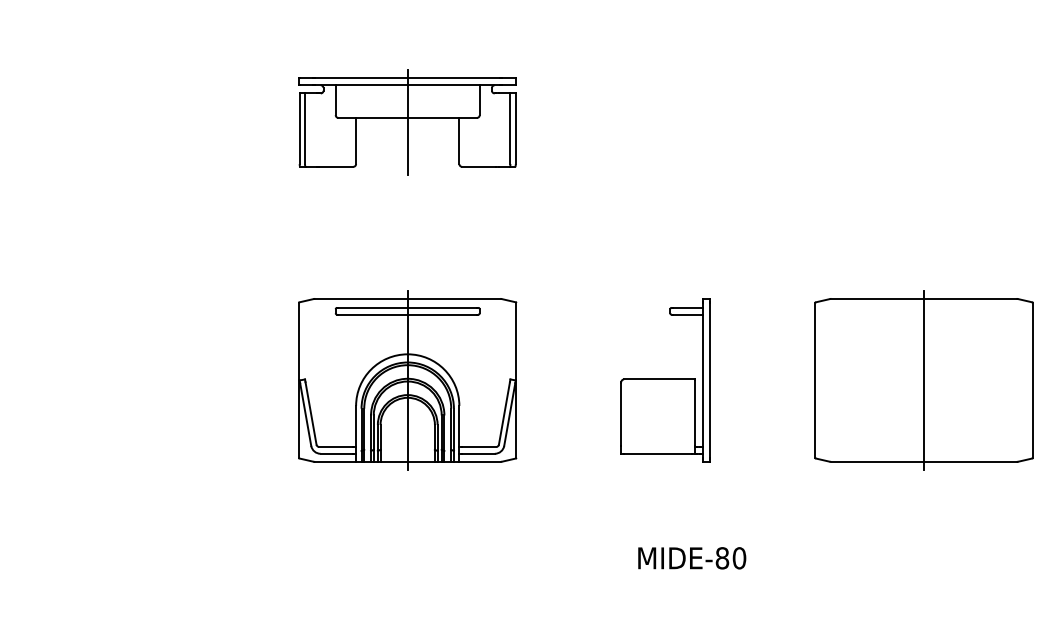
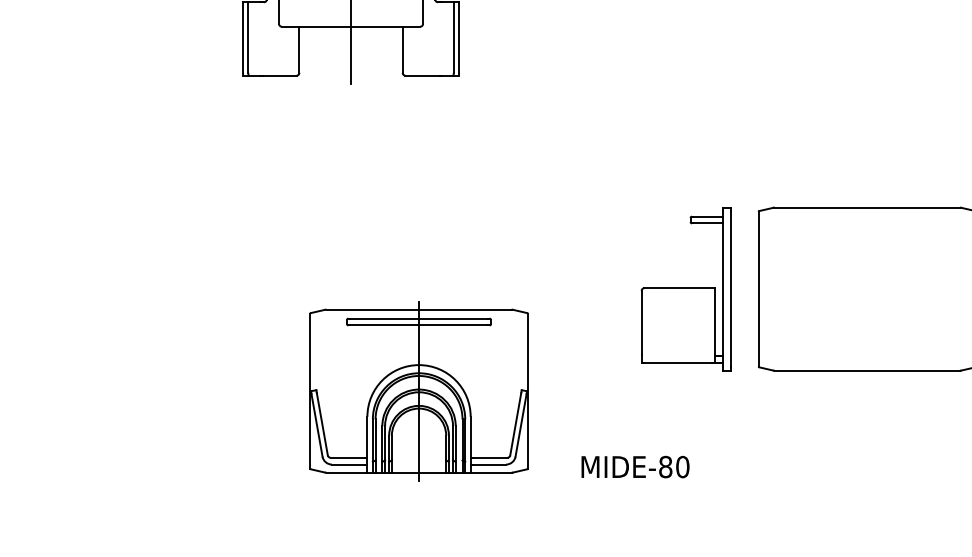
part: (407, 380) -> (418, 391), moved
part: (665, 380) -> (685, 289), moved
line: (924, 380) -> (867, 289), removed

